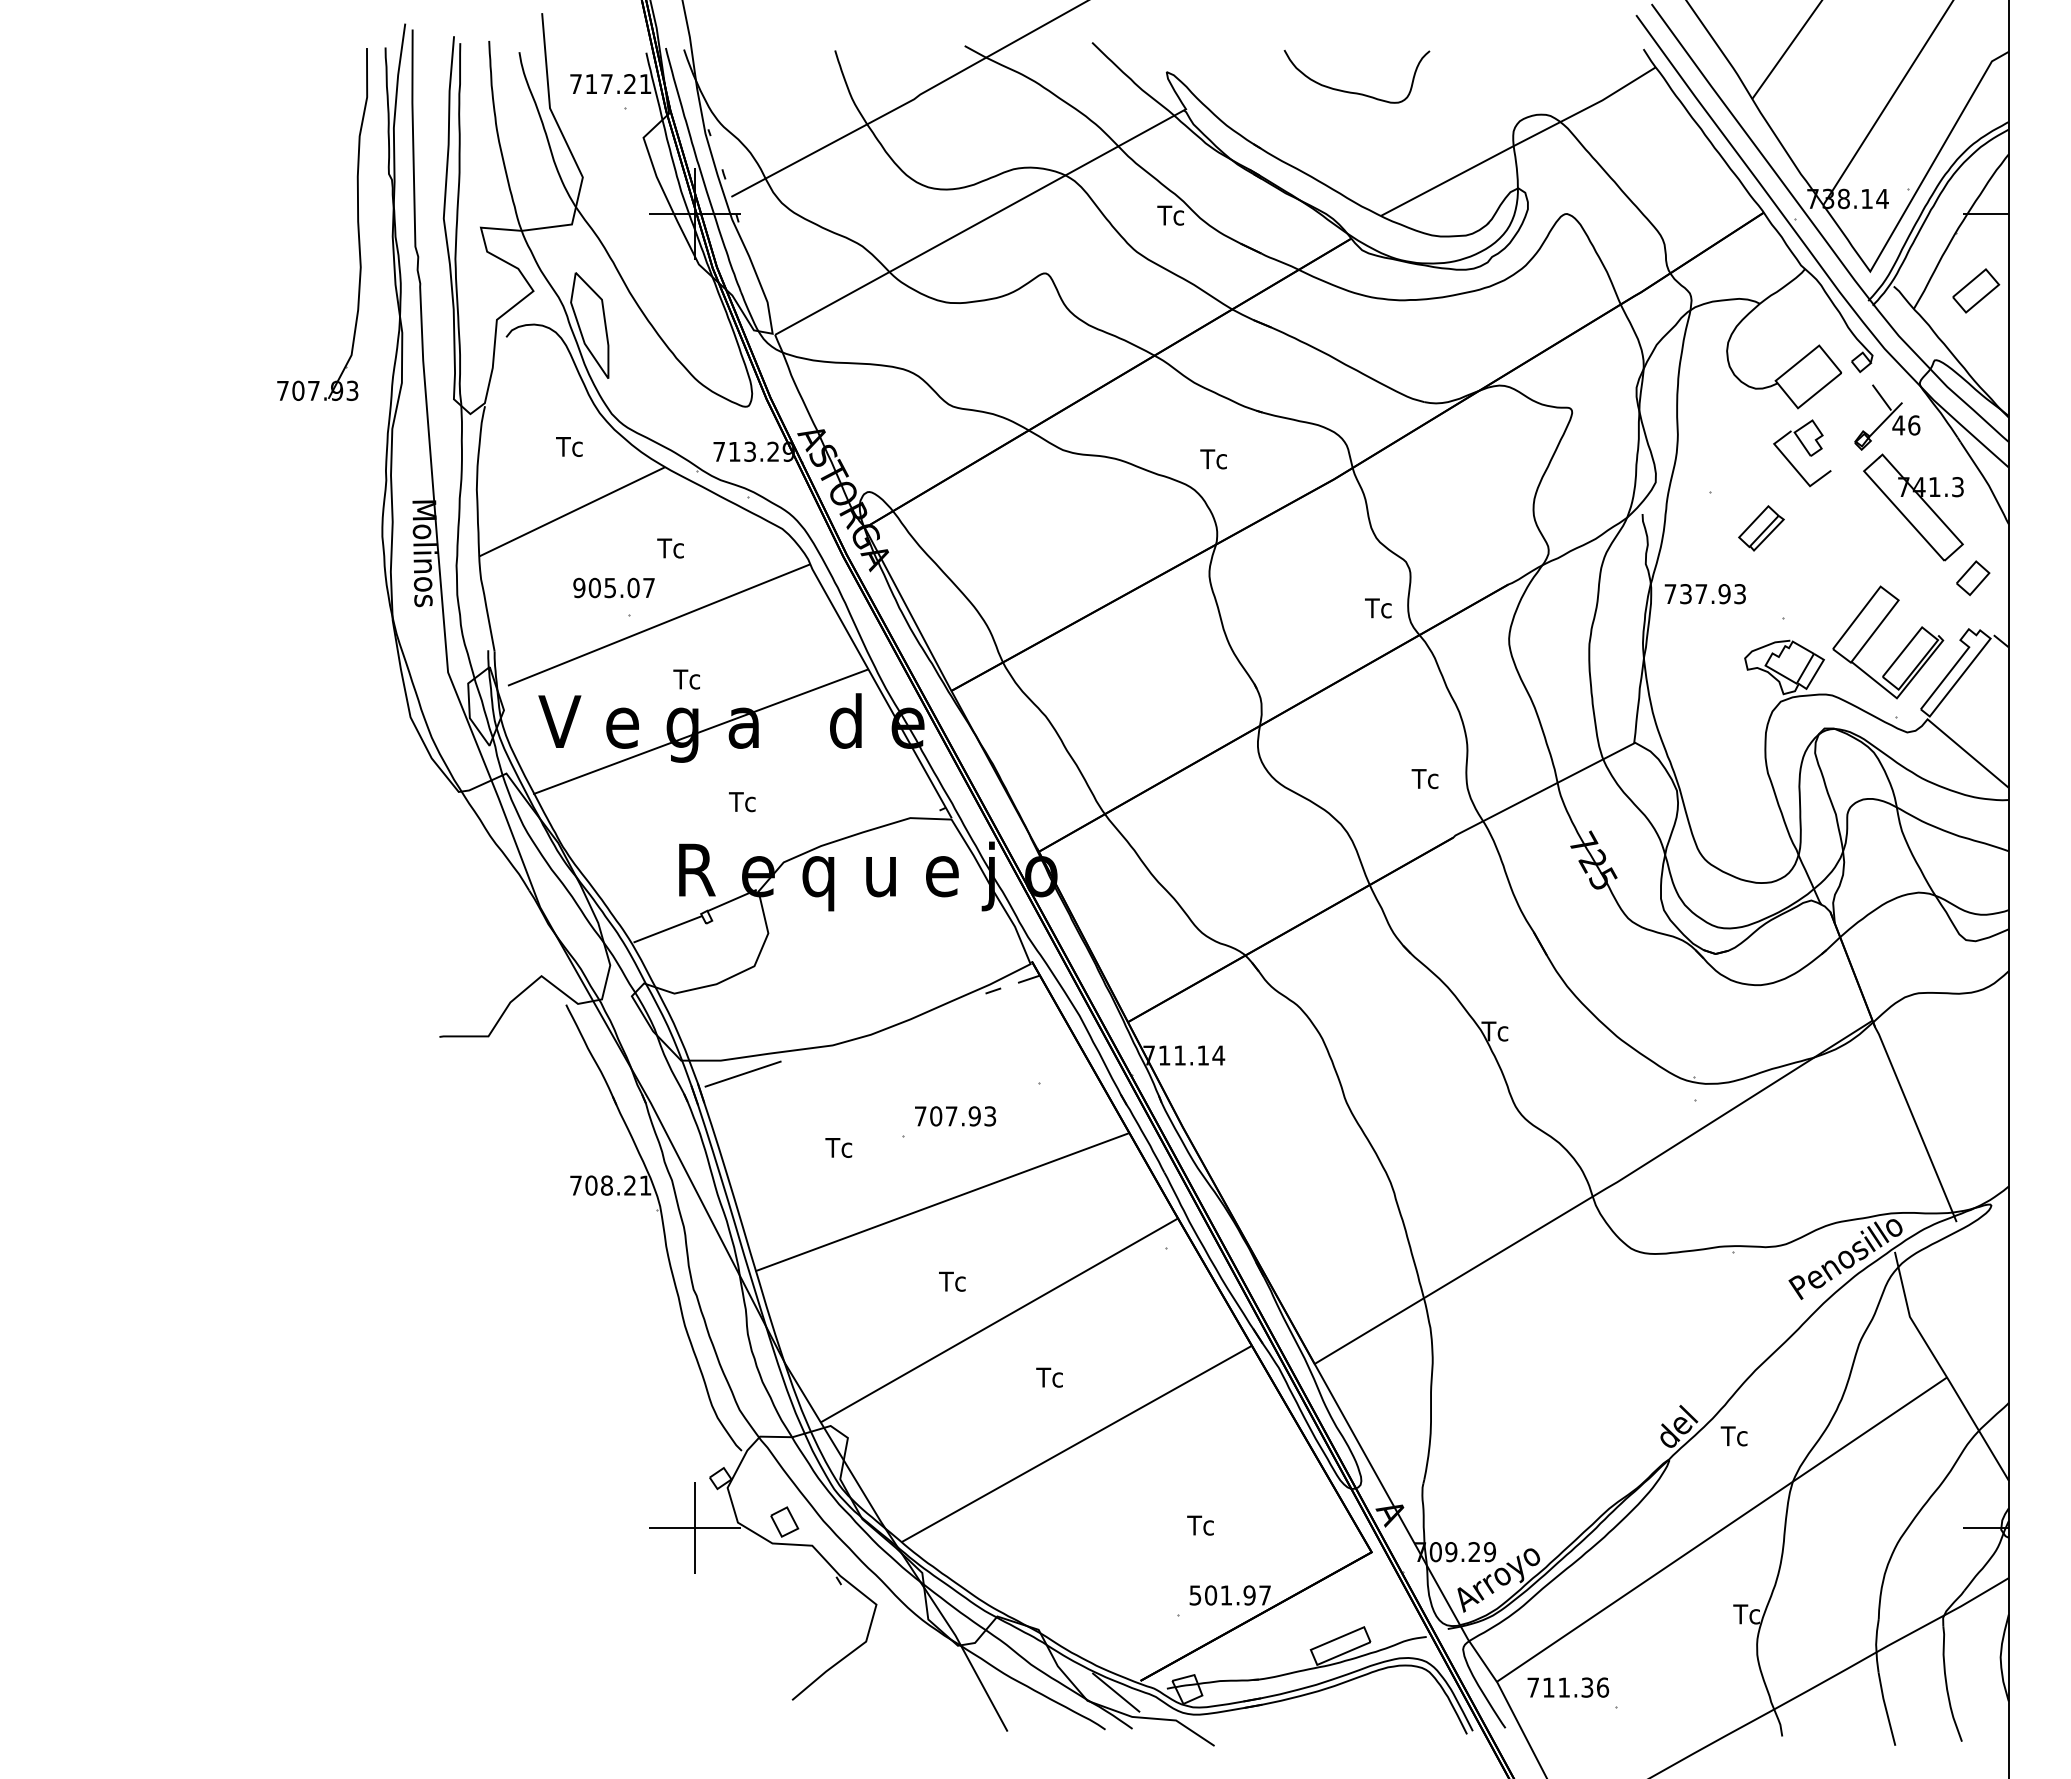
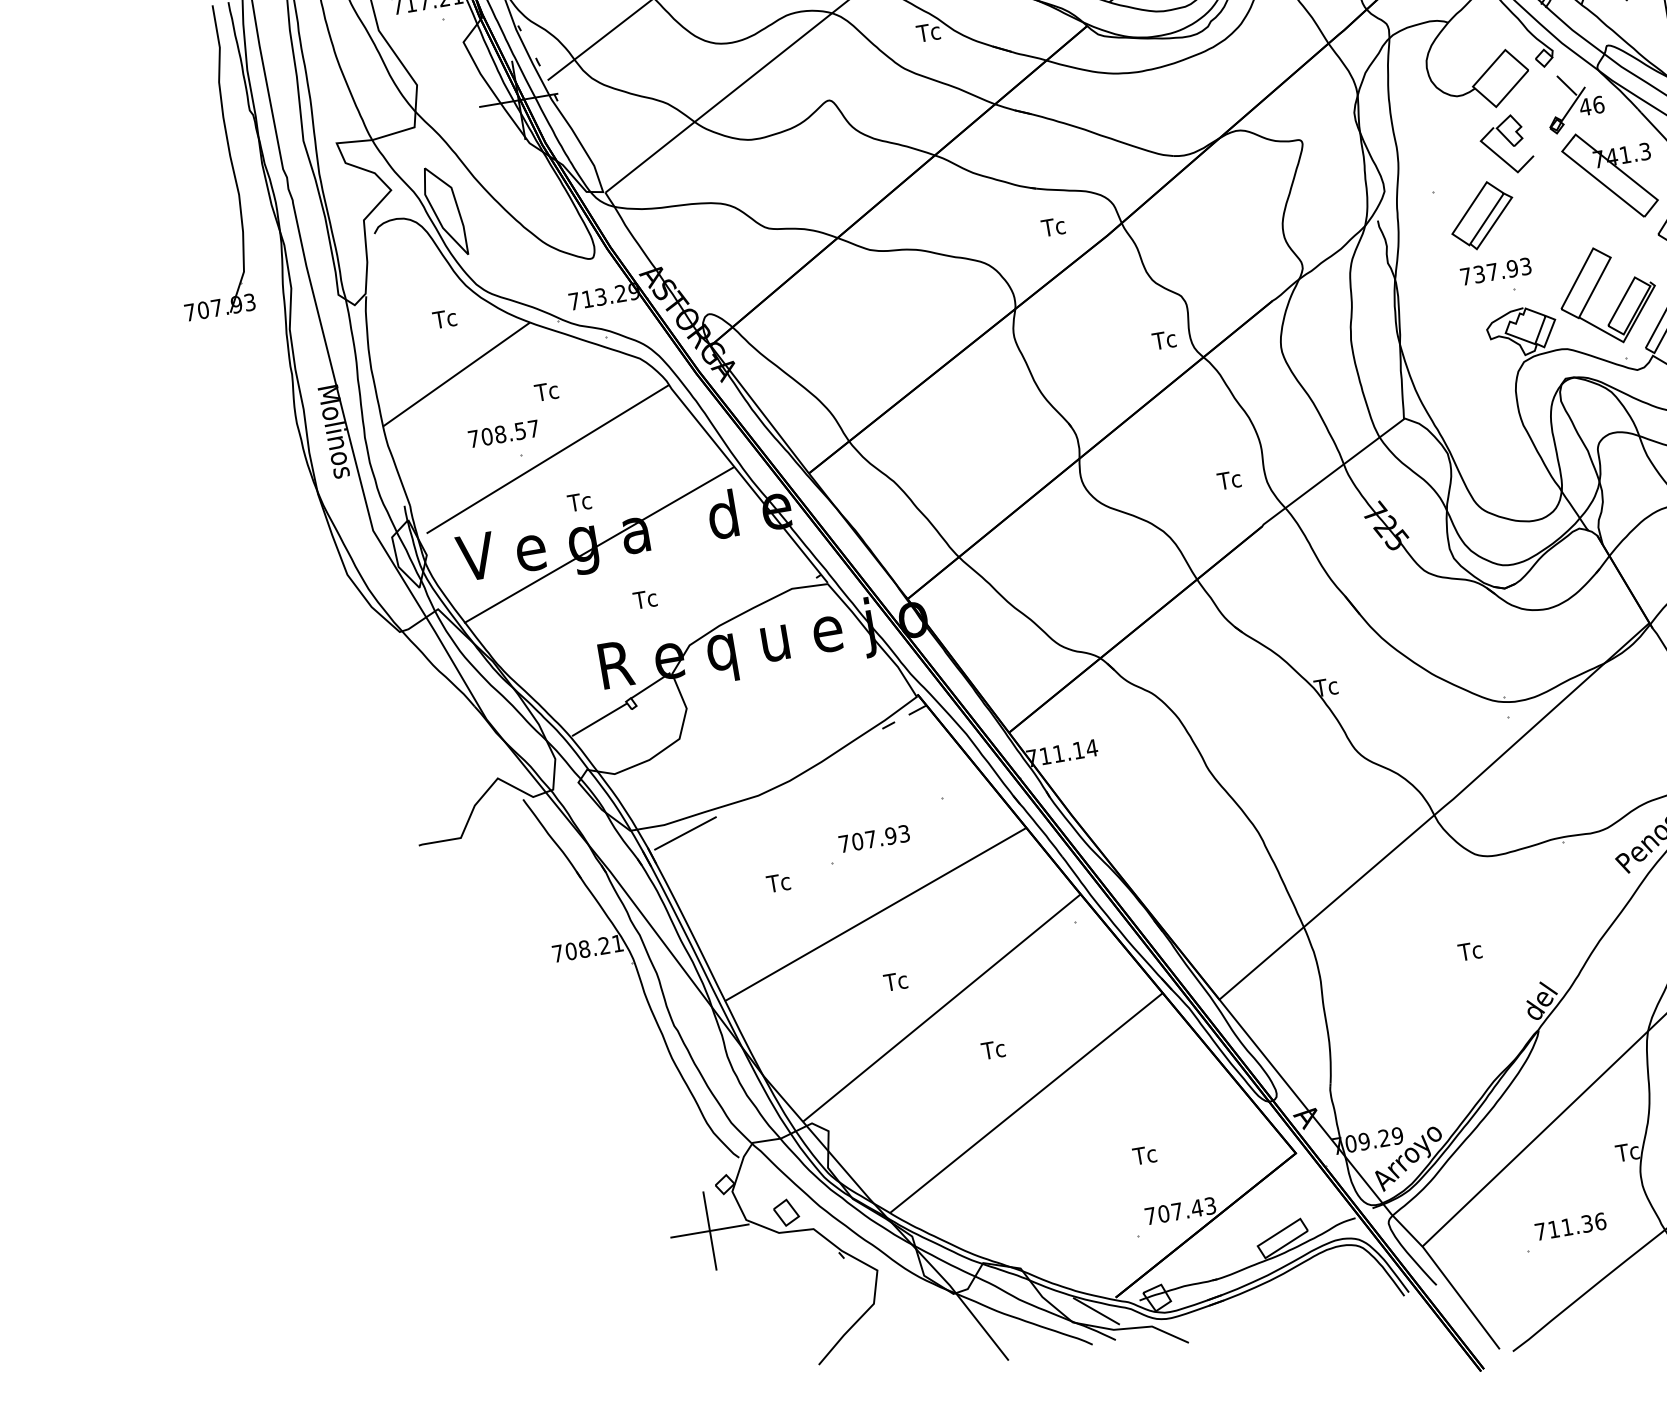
text: (1213, 459) -> (1053, 227), moved
part: (1761, 528) -> (1482, 215), size x1.67
text: (606, 587) -> (497, 434), 905.07 -> 708.57
text: (1704, 594) -> (1495, 271), moved
text: (1733, 1436) -> (1469, 951), moved
text: (1229, 1595) -> (1179, 1211), 501.97 -> 707.43
text: (1568, 1687) -> (1570, 1226), moved

